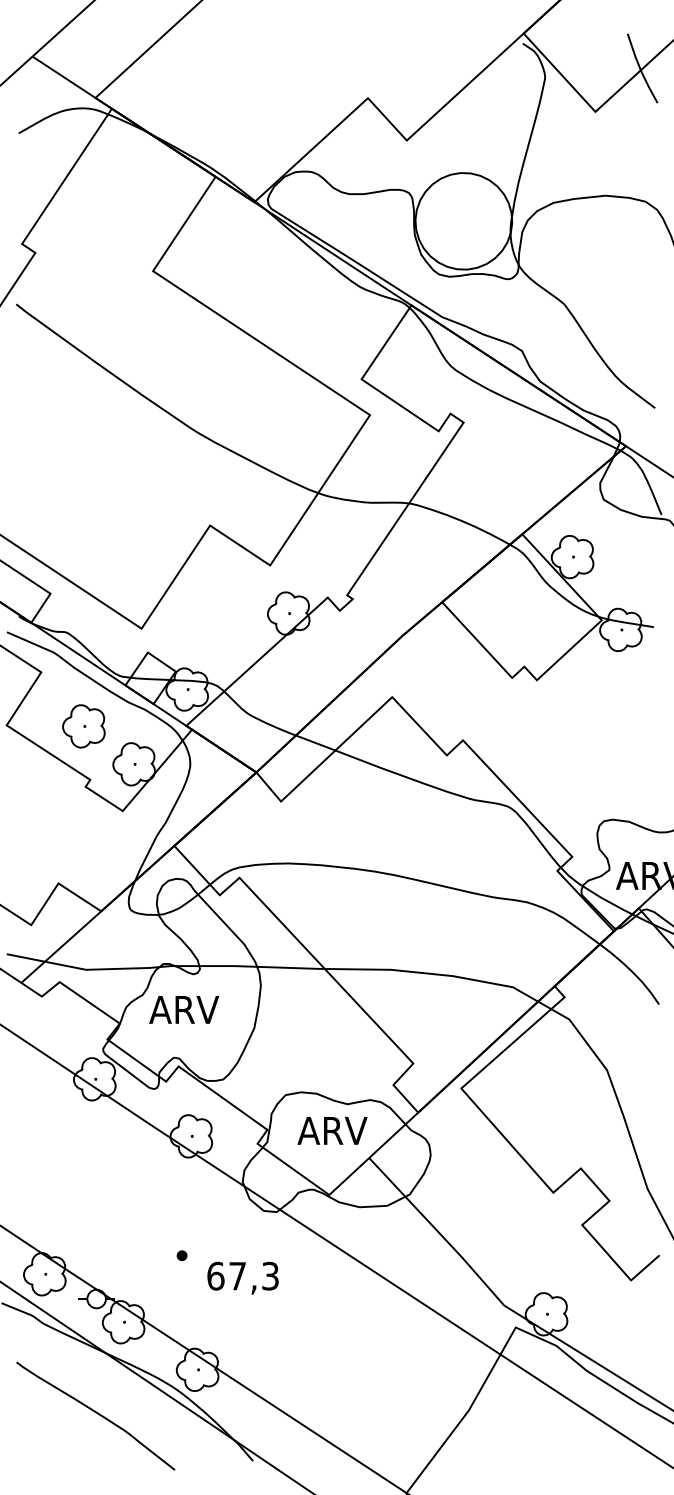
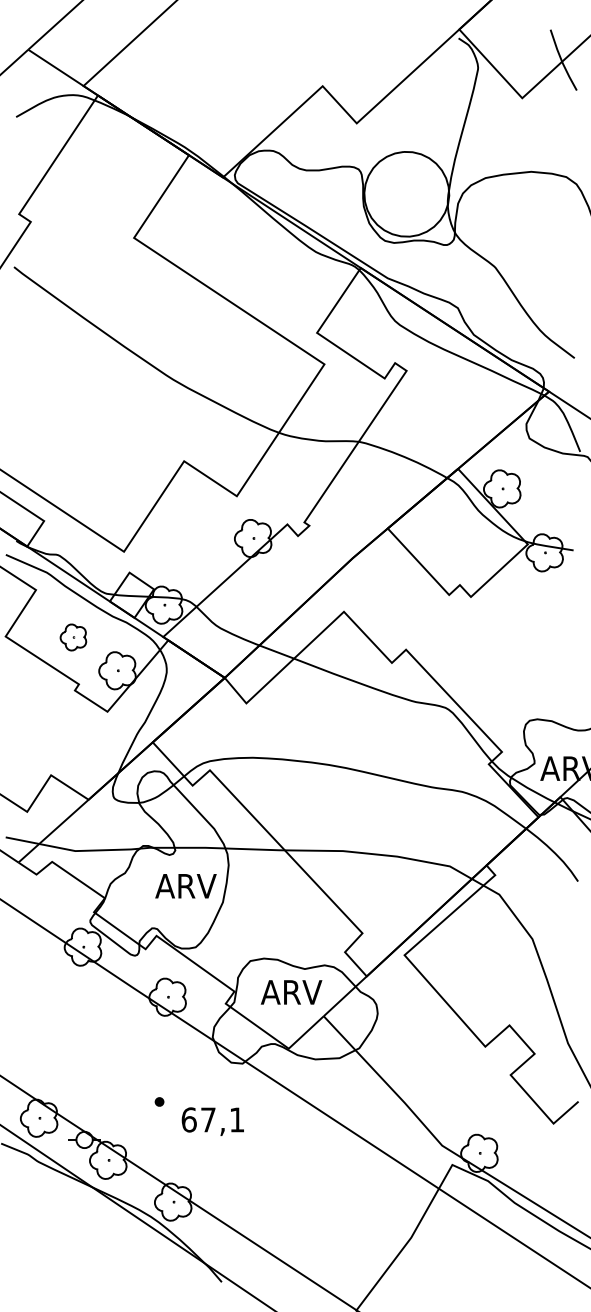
part: (83, 726) -> (73, 637), size x0.7
text: (184, 1009) -> (186, 885), moved
text: (270, 1275) -> (237, 1119), 67,3 -> 67,1
curve: (95, 1413) -> (83, 1240), removed

